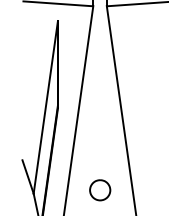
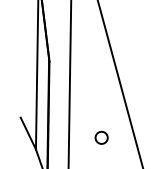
part: (100, 190) -> (101, 137), size x0.6

